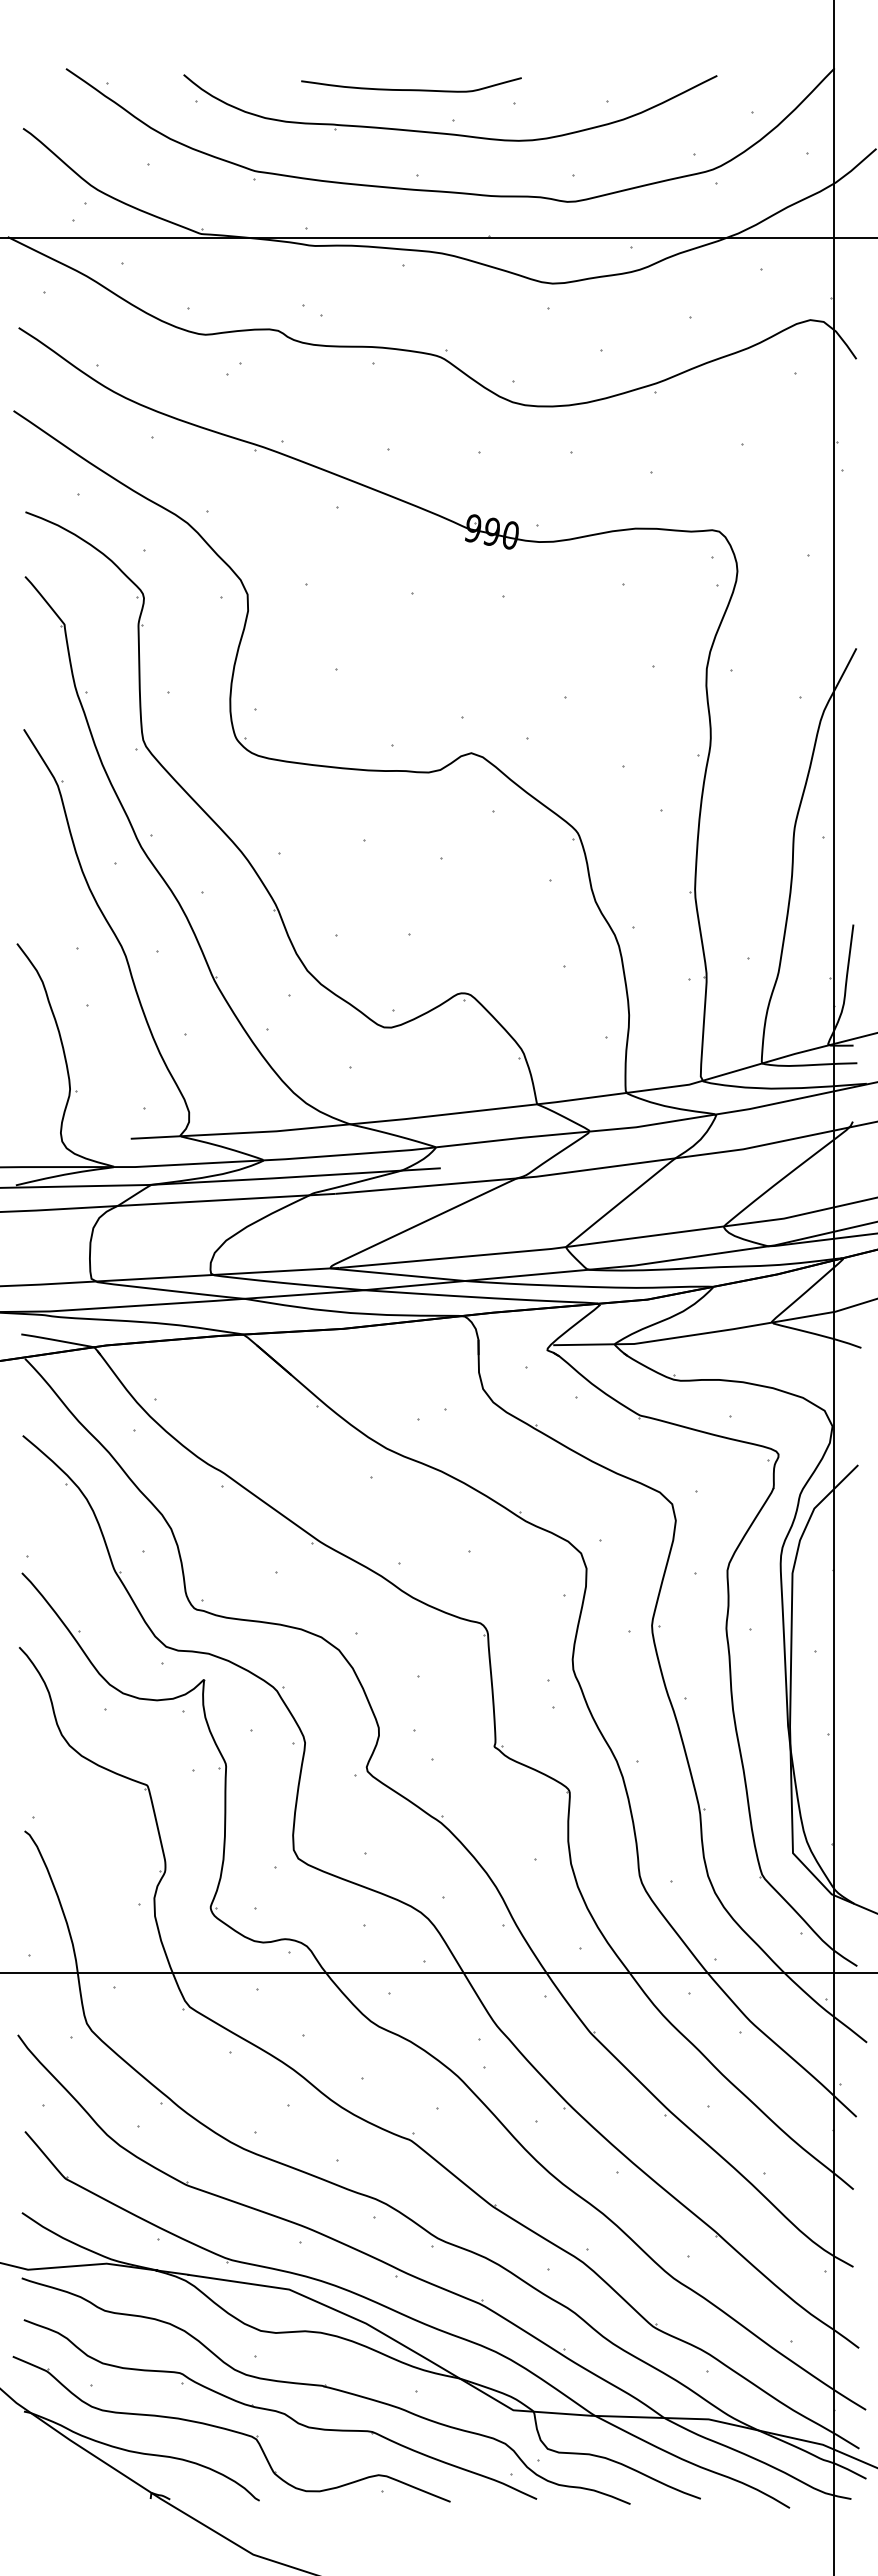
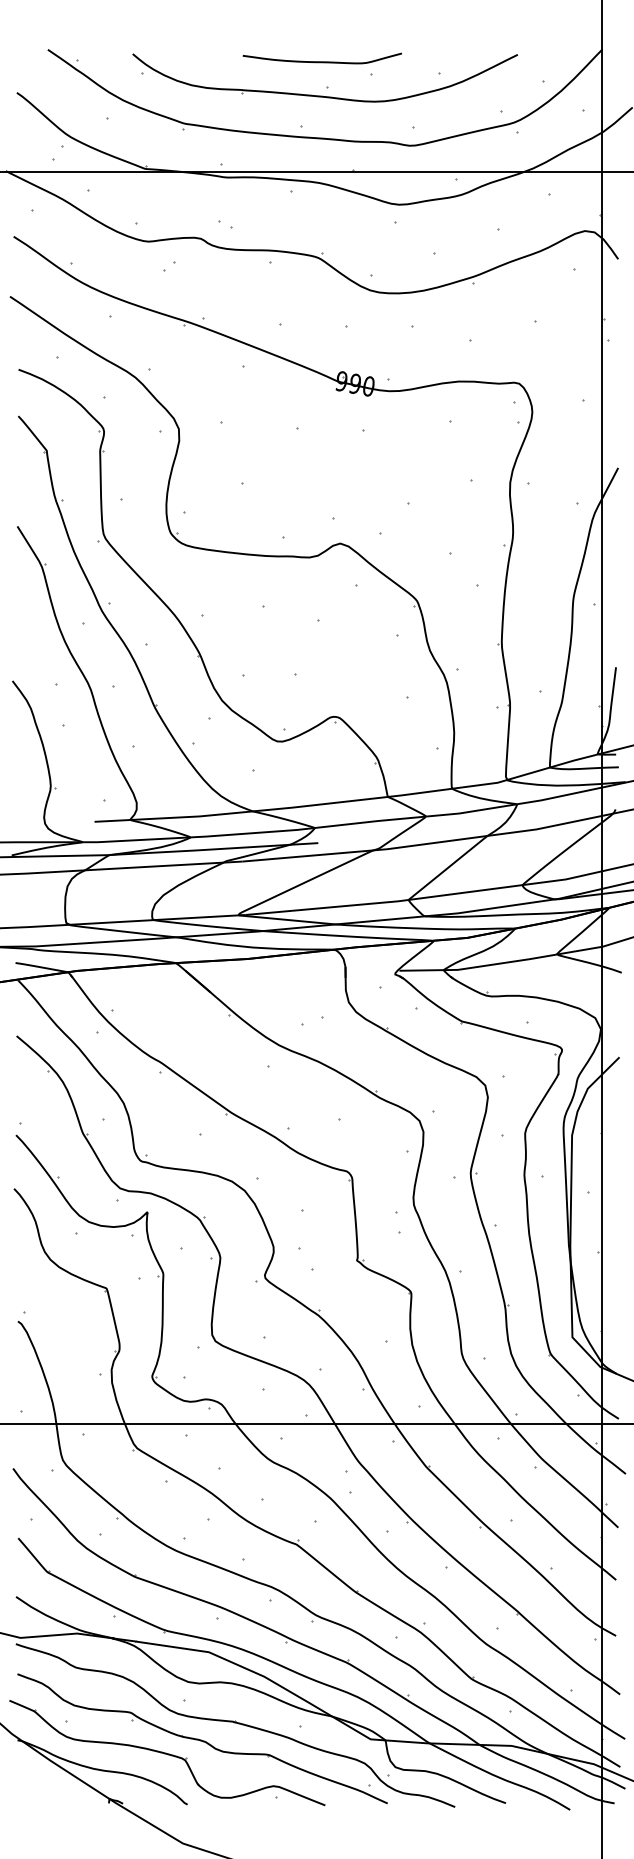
curve: (411, 89) -> (322, 61), moved

